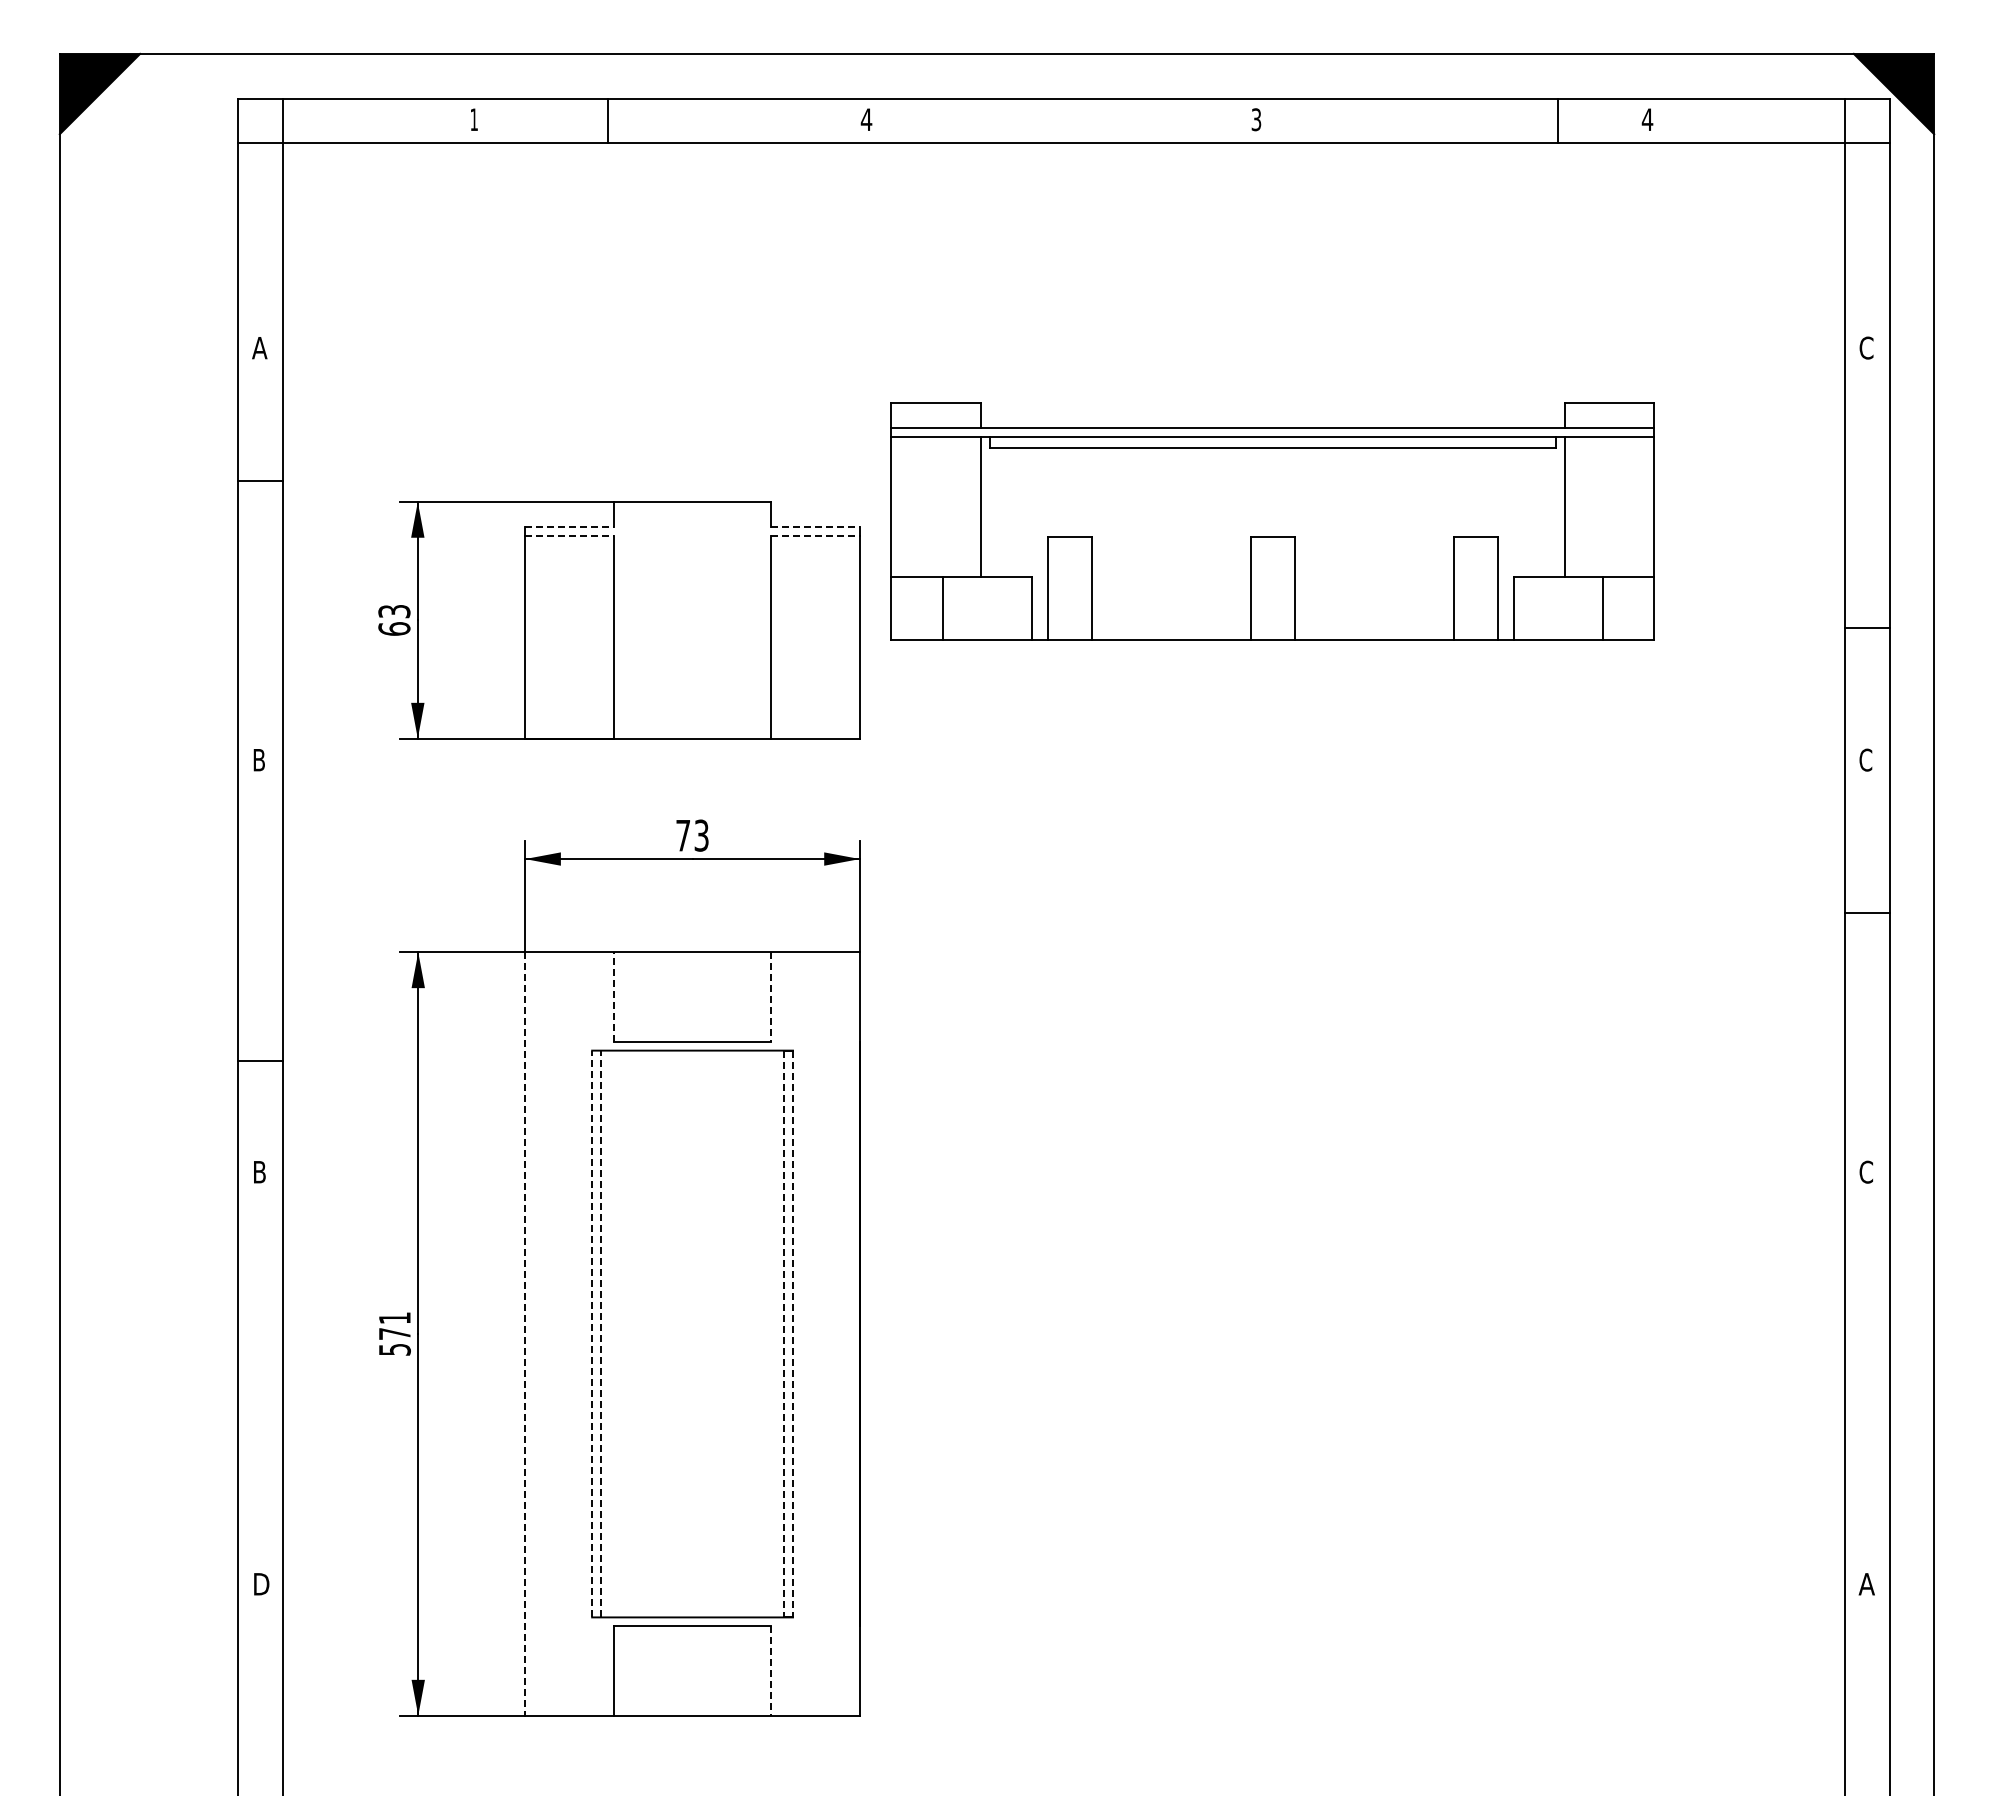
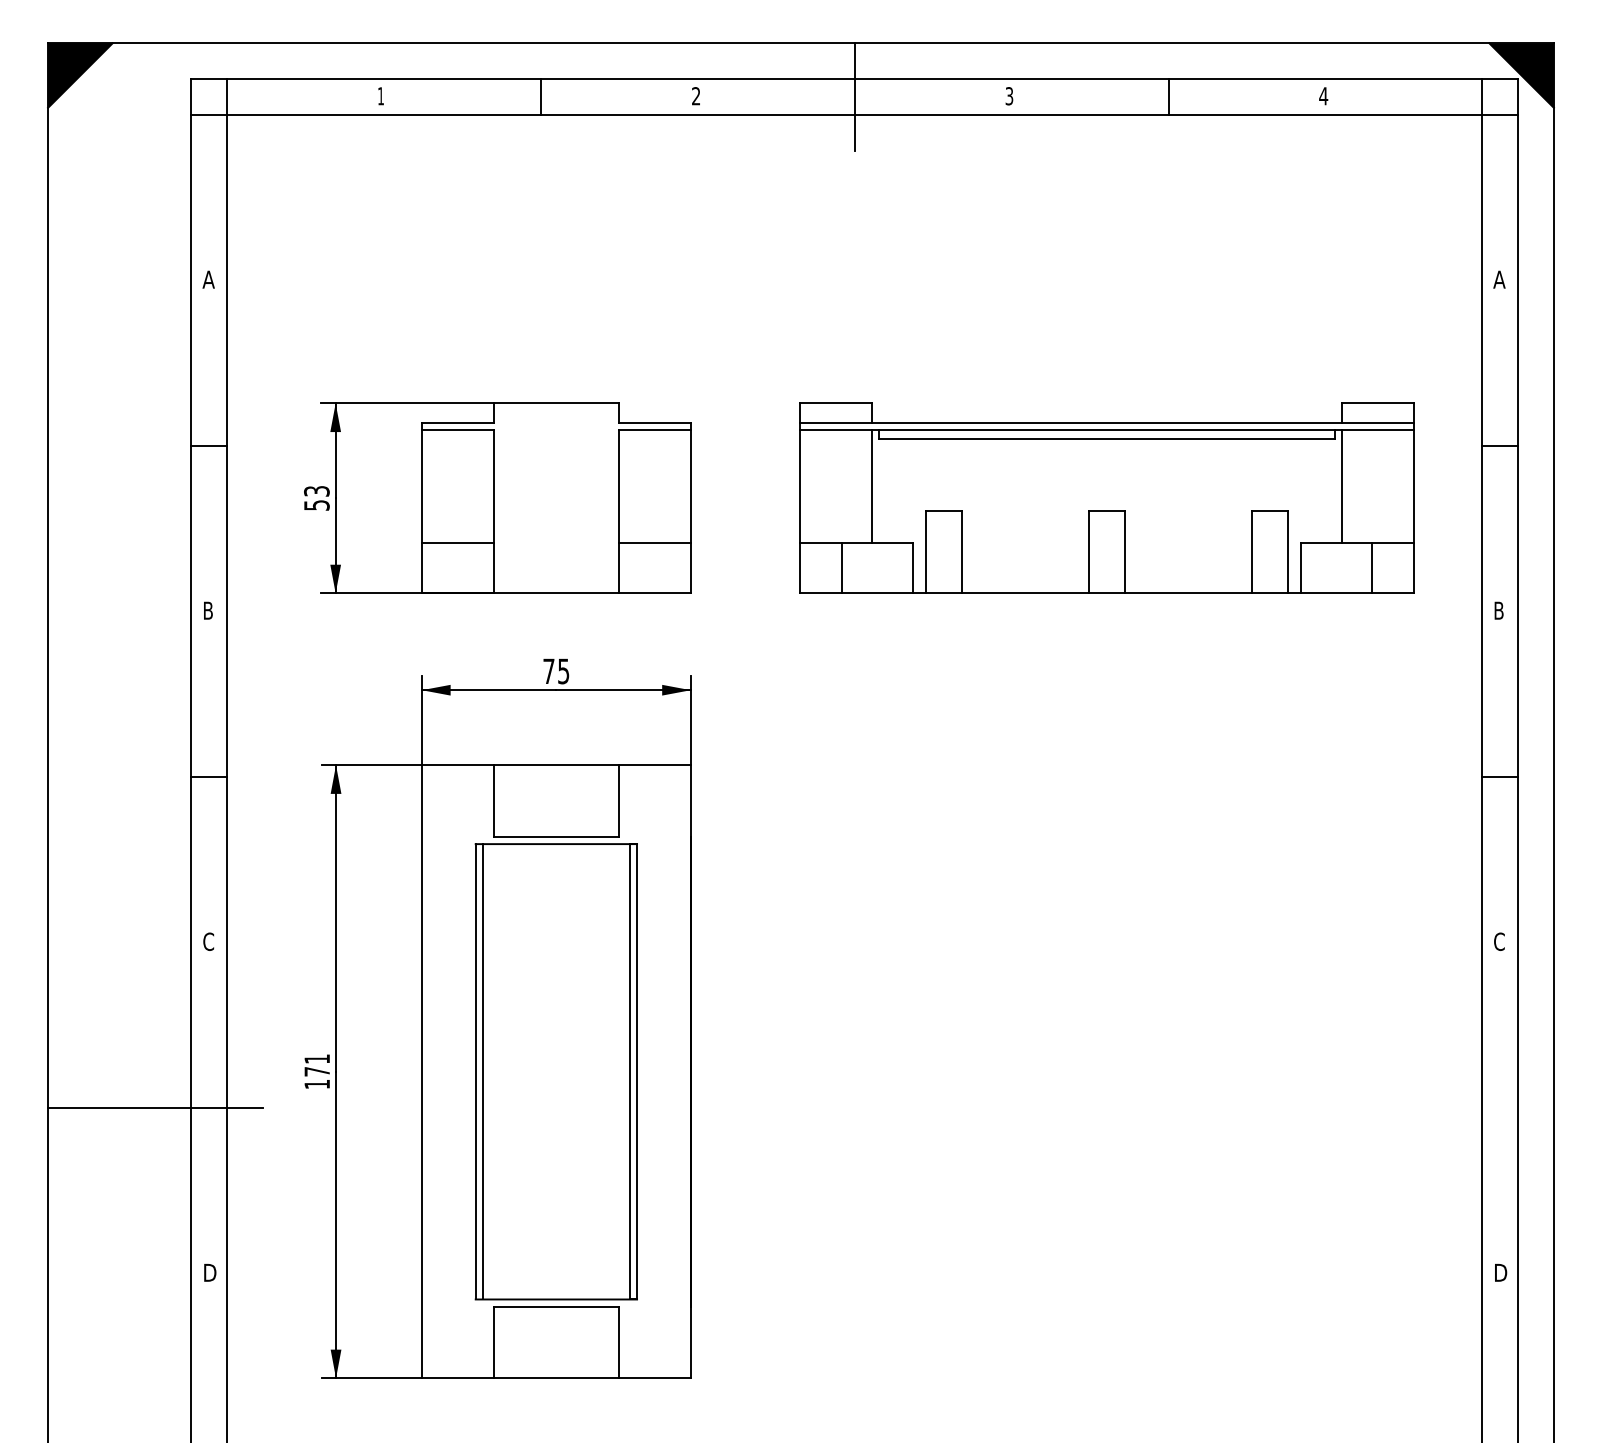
text: (866, 119) -> (696, 96), 4 -> 2
line: (608, 120) -> (541, 96), moved
line: (1063, 120) -> (854, 96), added
line: (1558, 120) -> (1168, 96), moved
text: (1865, 347) -> (1498, 279), C -> A
line: (260, 481) -> (209, 446), moved
part: (1272, 521) -> (1106, 498), moved
line: (569, 526) -> (457, 423), dashed -> solid
line: (815, 526) -> (655, 423), dashed -> solid
line: (569, 535) -> (457, 430), dashed -> solid
line: (815, 535) -> (655, 430), dashed -> solid
text: (394, 628) -> (316, 504), 63 -> 53
line: (1866, 628) -> (1499, 446), moved
line: (569, 676) -> (457, 543), added
line: (814, 676) -> (654, 543), added
text: (1865, 759) -> (1498, 610), C -> B
text: (701, 835) -> (563, 671), 73 -> 75
line: (1866, 913) -> (1499, 777), moved
line: (614, 997) -> (493, 801), dashed -> solid
line: (770, 997) -> (619, 801), dashed -> solid
line: (260, 1061) -> (209, 777), moved
text: (259, 1171) -> (208, 941), B -> C
line: (592, 1333) -> (476, 1071), dashed -> solid
line: (601, 1333) -> (483, 1071), dashed -> solid
line: (525, 1334) -> (422, 1072), dashed -> solid
line: (784, 1334) -> (630, 1072), dashed -> solid
line: (792, 1334) -> (636, 1072), dashed -> solid
text: (394, 1349) -> (316, 1084), 571 -> 171
line: (193, 1379) -> (155, 1108), added
text: (1866, 1584) -> (1499, 1273), A -> D
line: (770, 1670) -> (619, 1342), dashed -> solid

